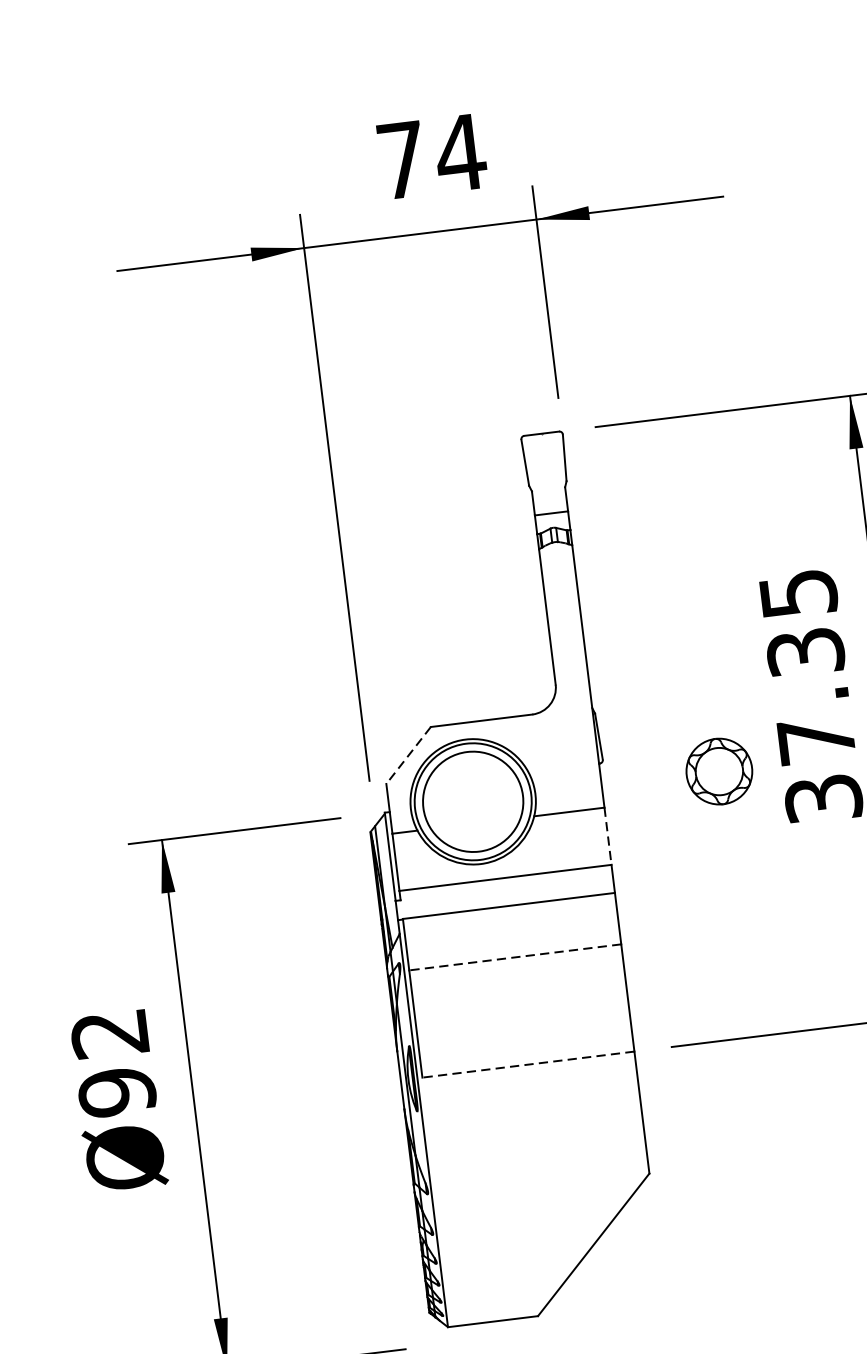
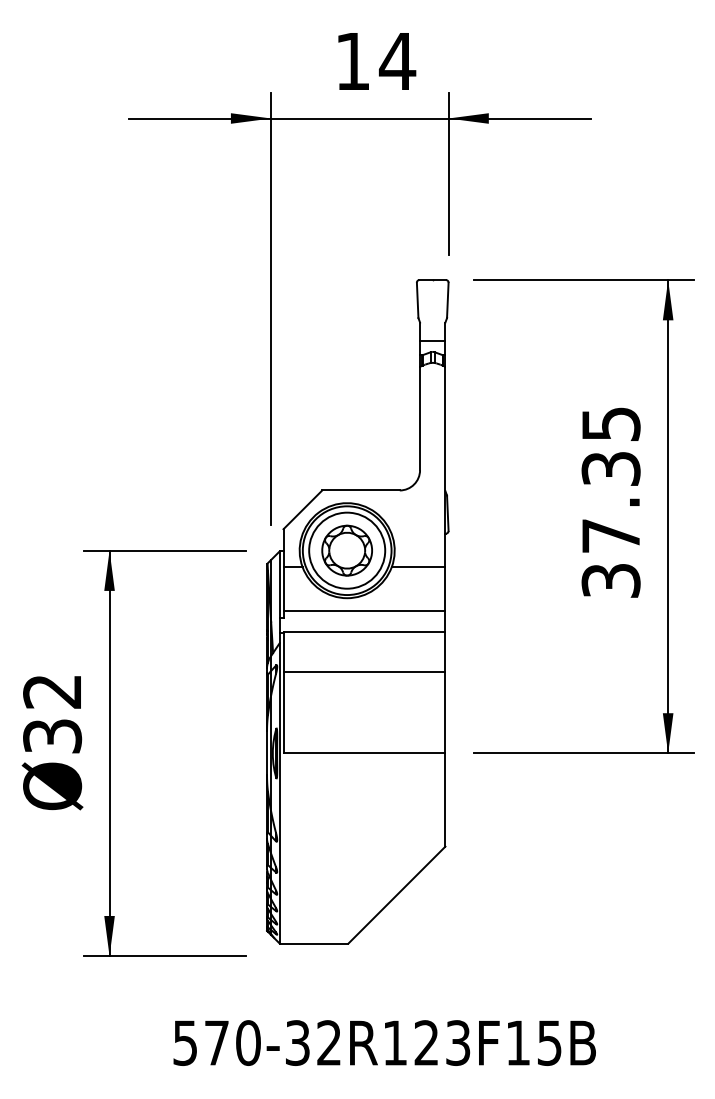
text: (401, 160) -> (352, 61), 74 -> 14
line: (408, 756) -> (302, 510), dashed -> solid
part: (718, 771) -> (346, 550), moved
line: (608, 836) -> (445, 589), dashed -> solid
line: (515, 957) -> (364, 671), dashed -> solid
line: (528, 1064) -> (364, 753), dashed -> solid
text: (117, 1092) -> (52, 736), Ø92 -> Ø32

